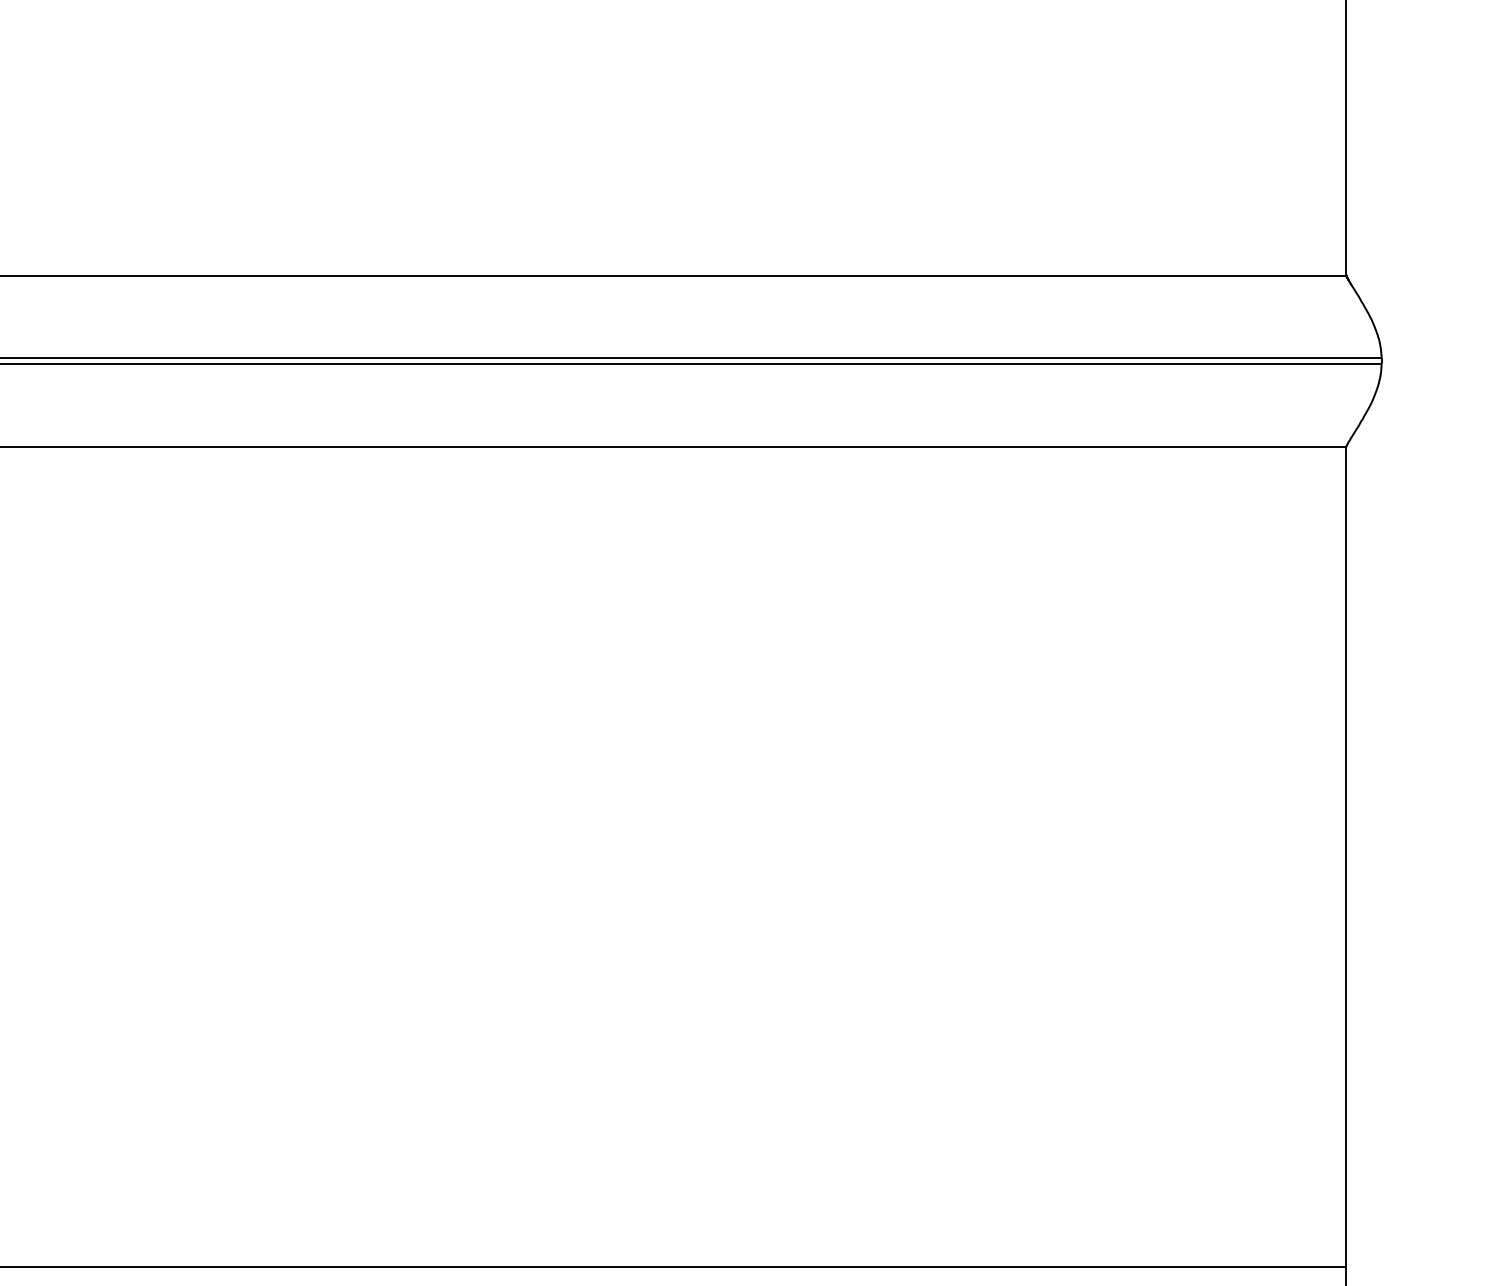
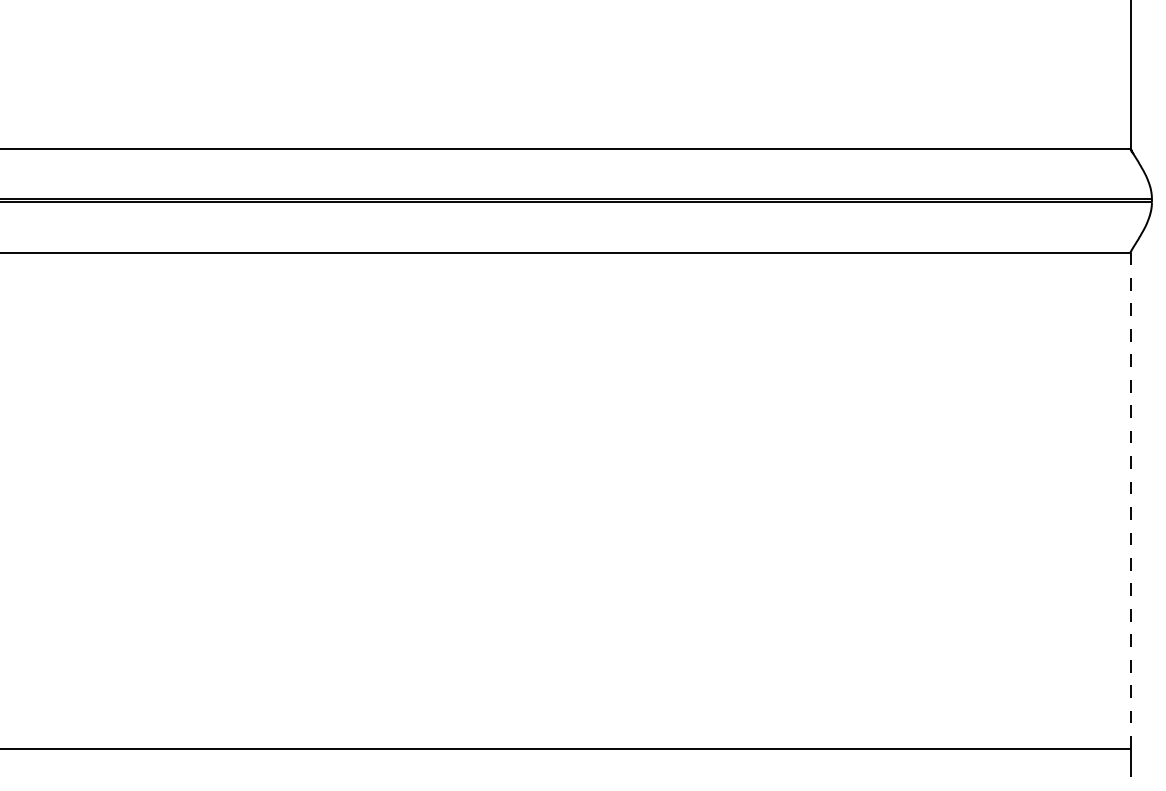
line: (1346, 857) -> (1130, 501), solid -> dashed

